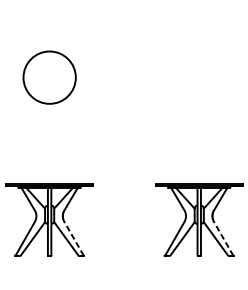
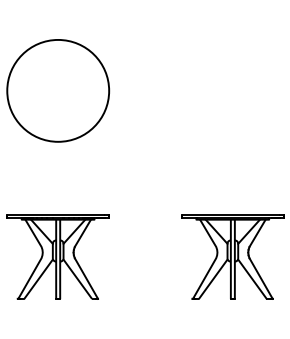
circle: (49, 77) -> (58, 90), size x1.67
line: (73, 238) -> (86, 278), dashed -> solid
line: (222, 238) -> (260, 278), dashed -> solid

